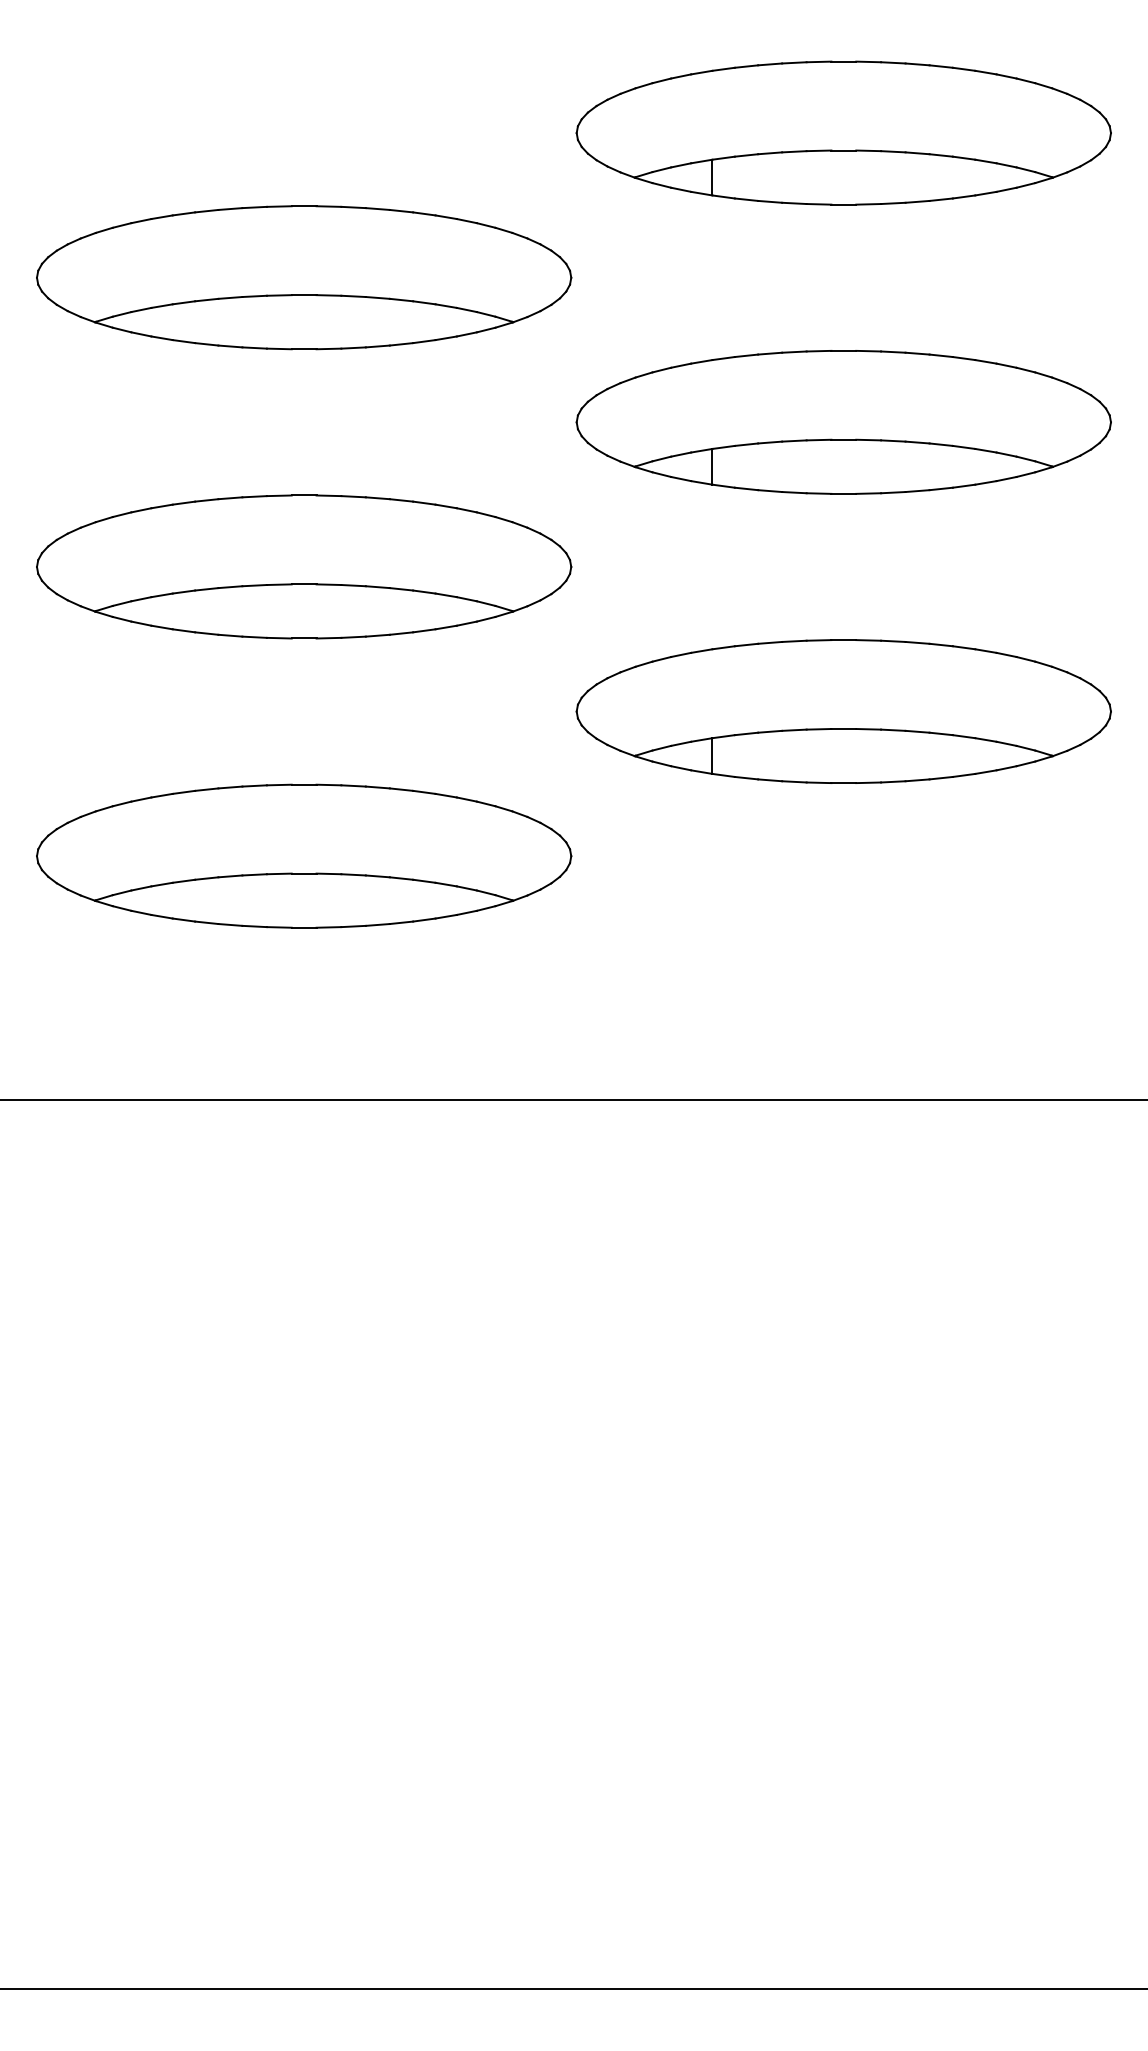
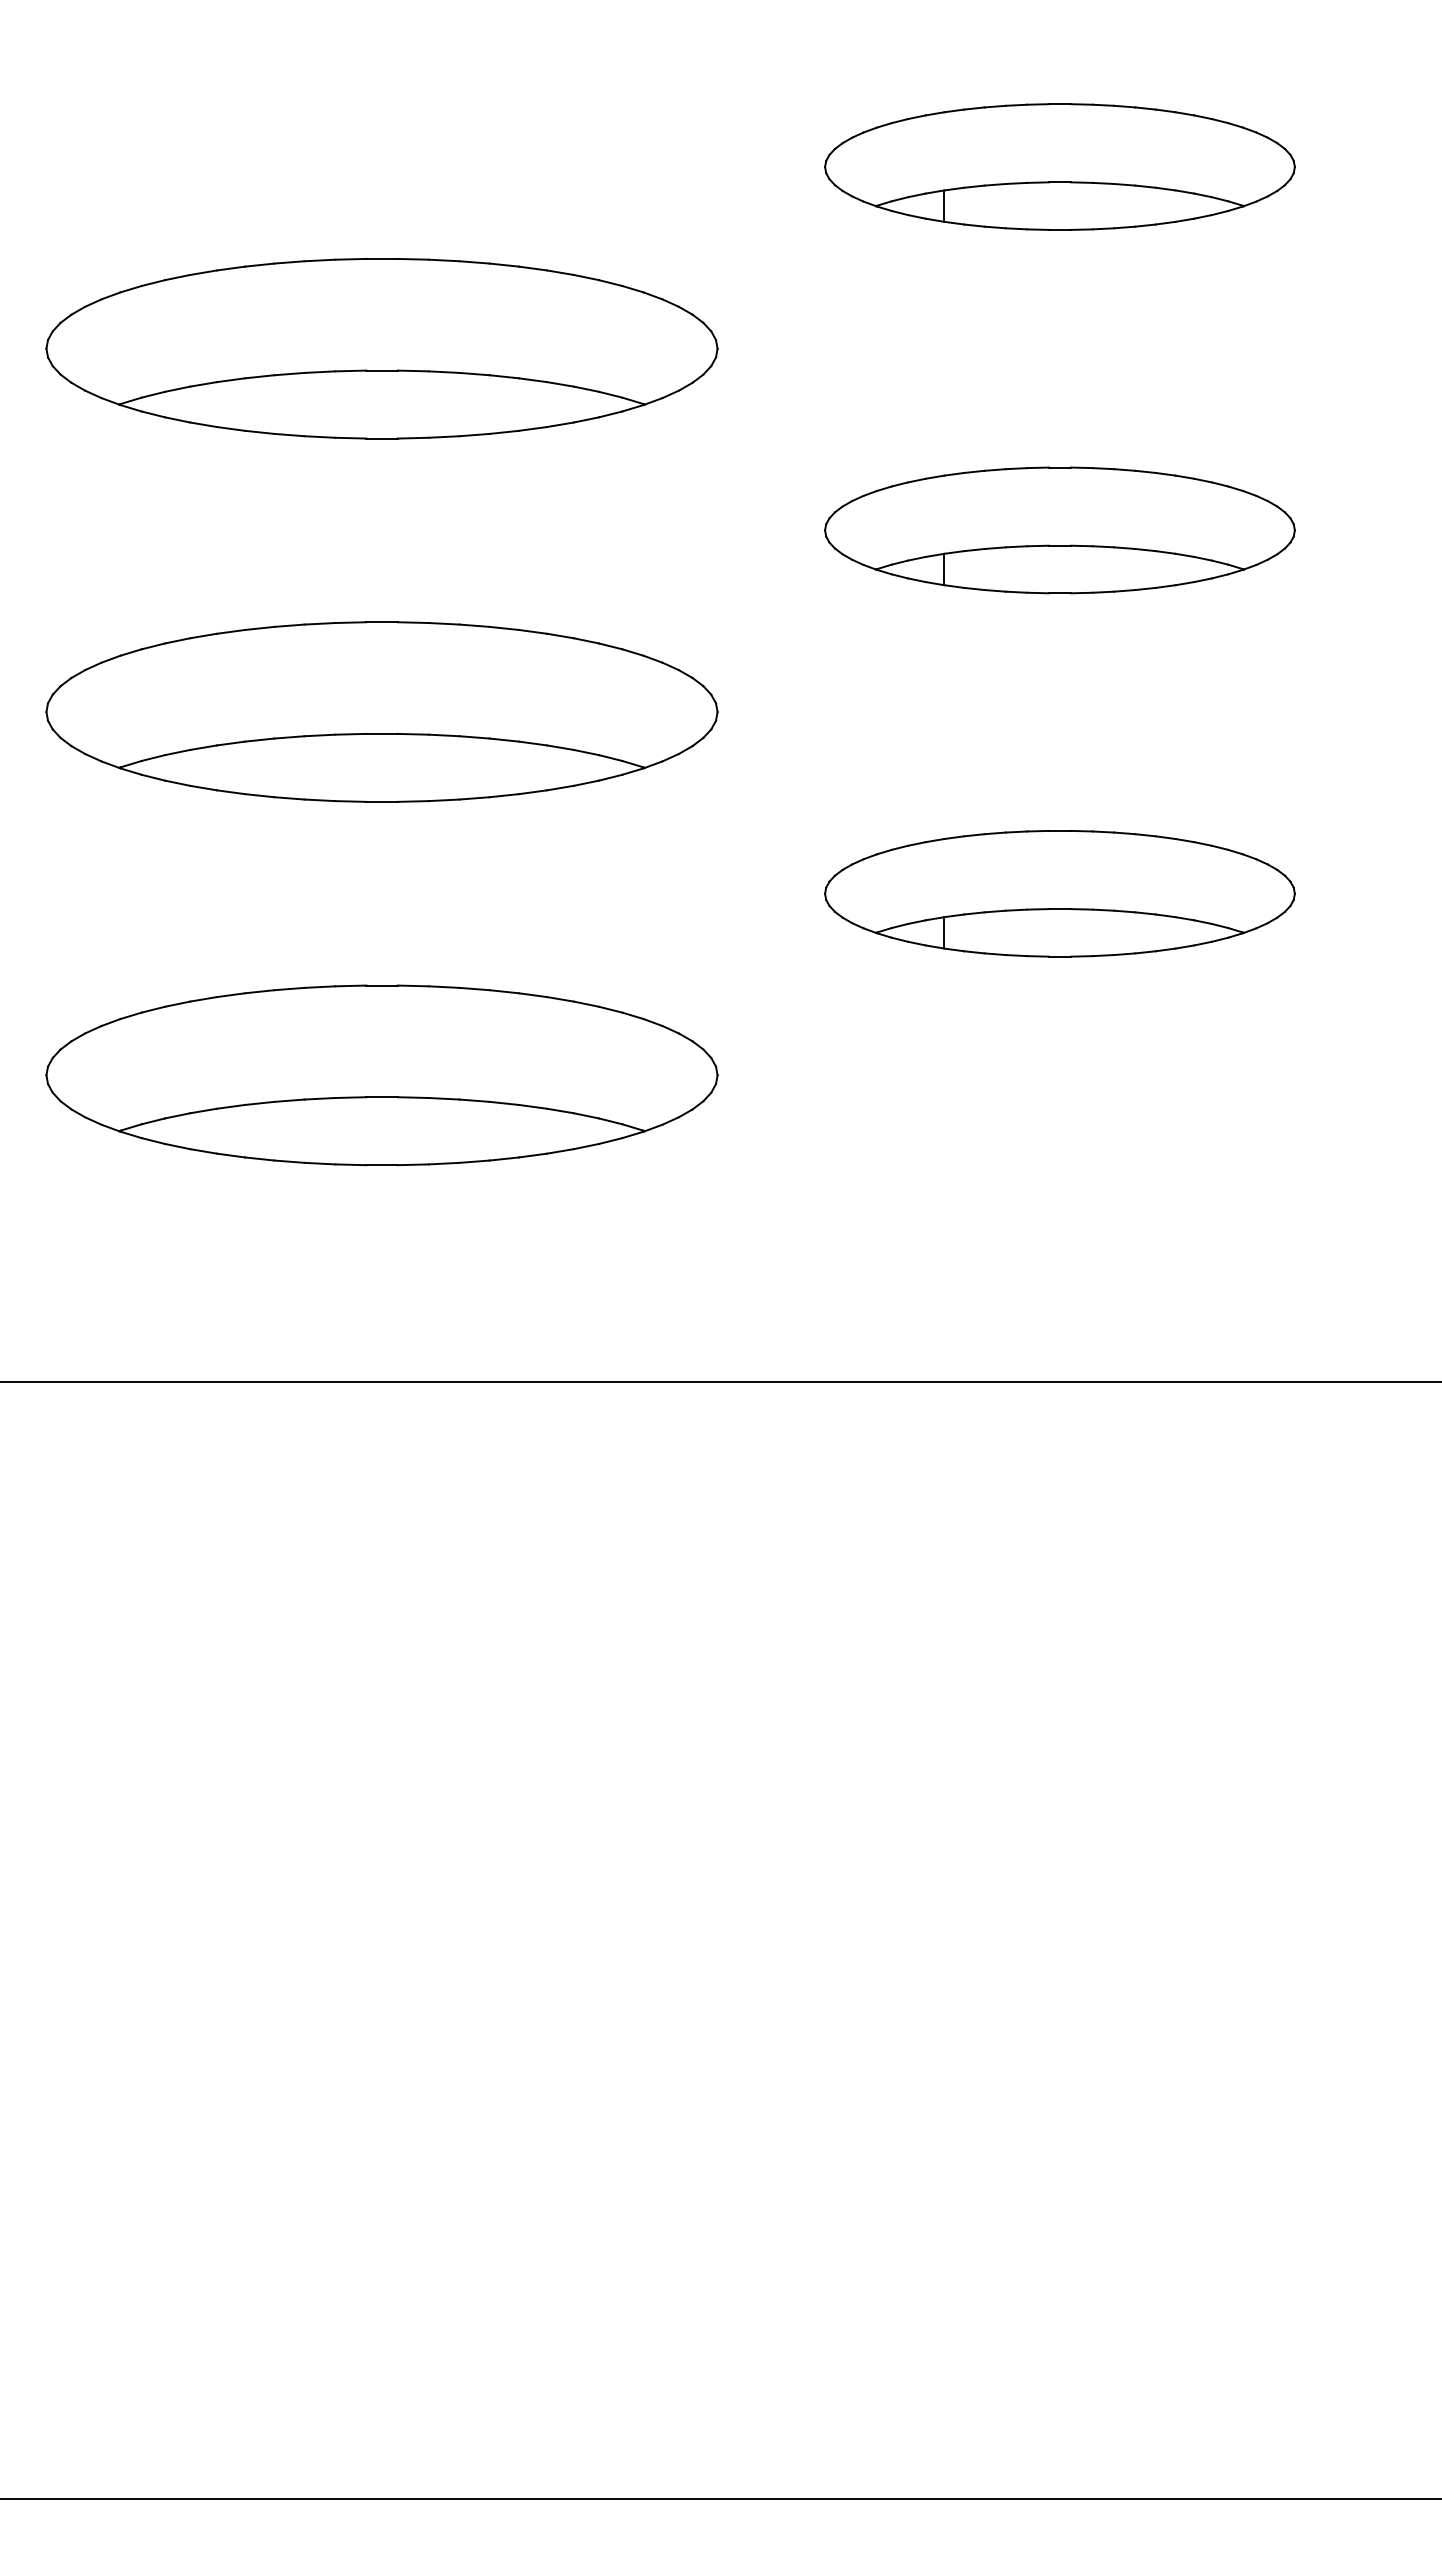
part: (843, 132) -> (1059, 166), size x0.7
part: (843, 422) -> (1059, 530), size x0.7
part: (843, 711) -> (1059, 893), size x0.7

